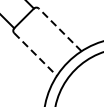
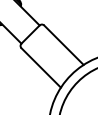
line: (59, 30) -> (63, 45), dashed -> solid
line: (35, 54) -> (41, 67), dashed -> solid

